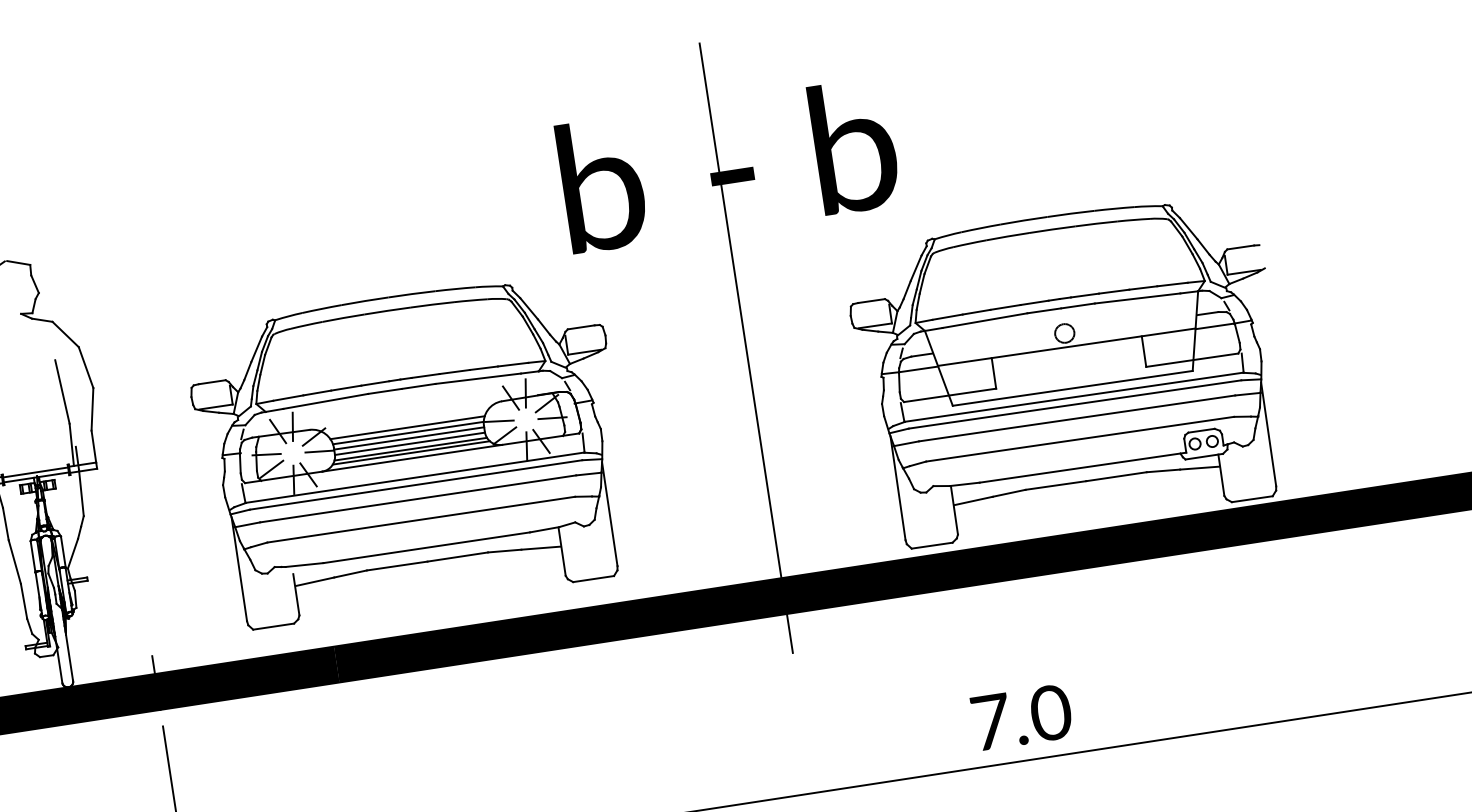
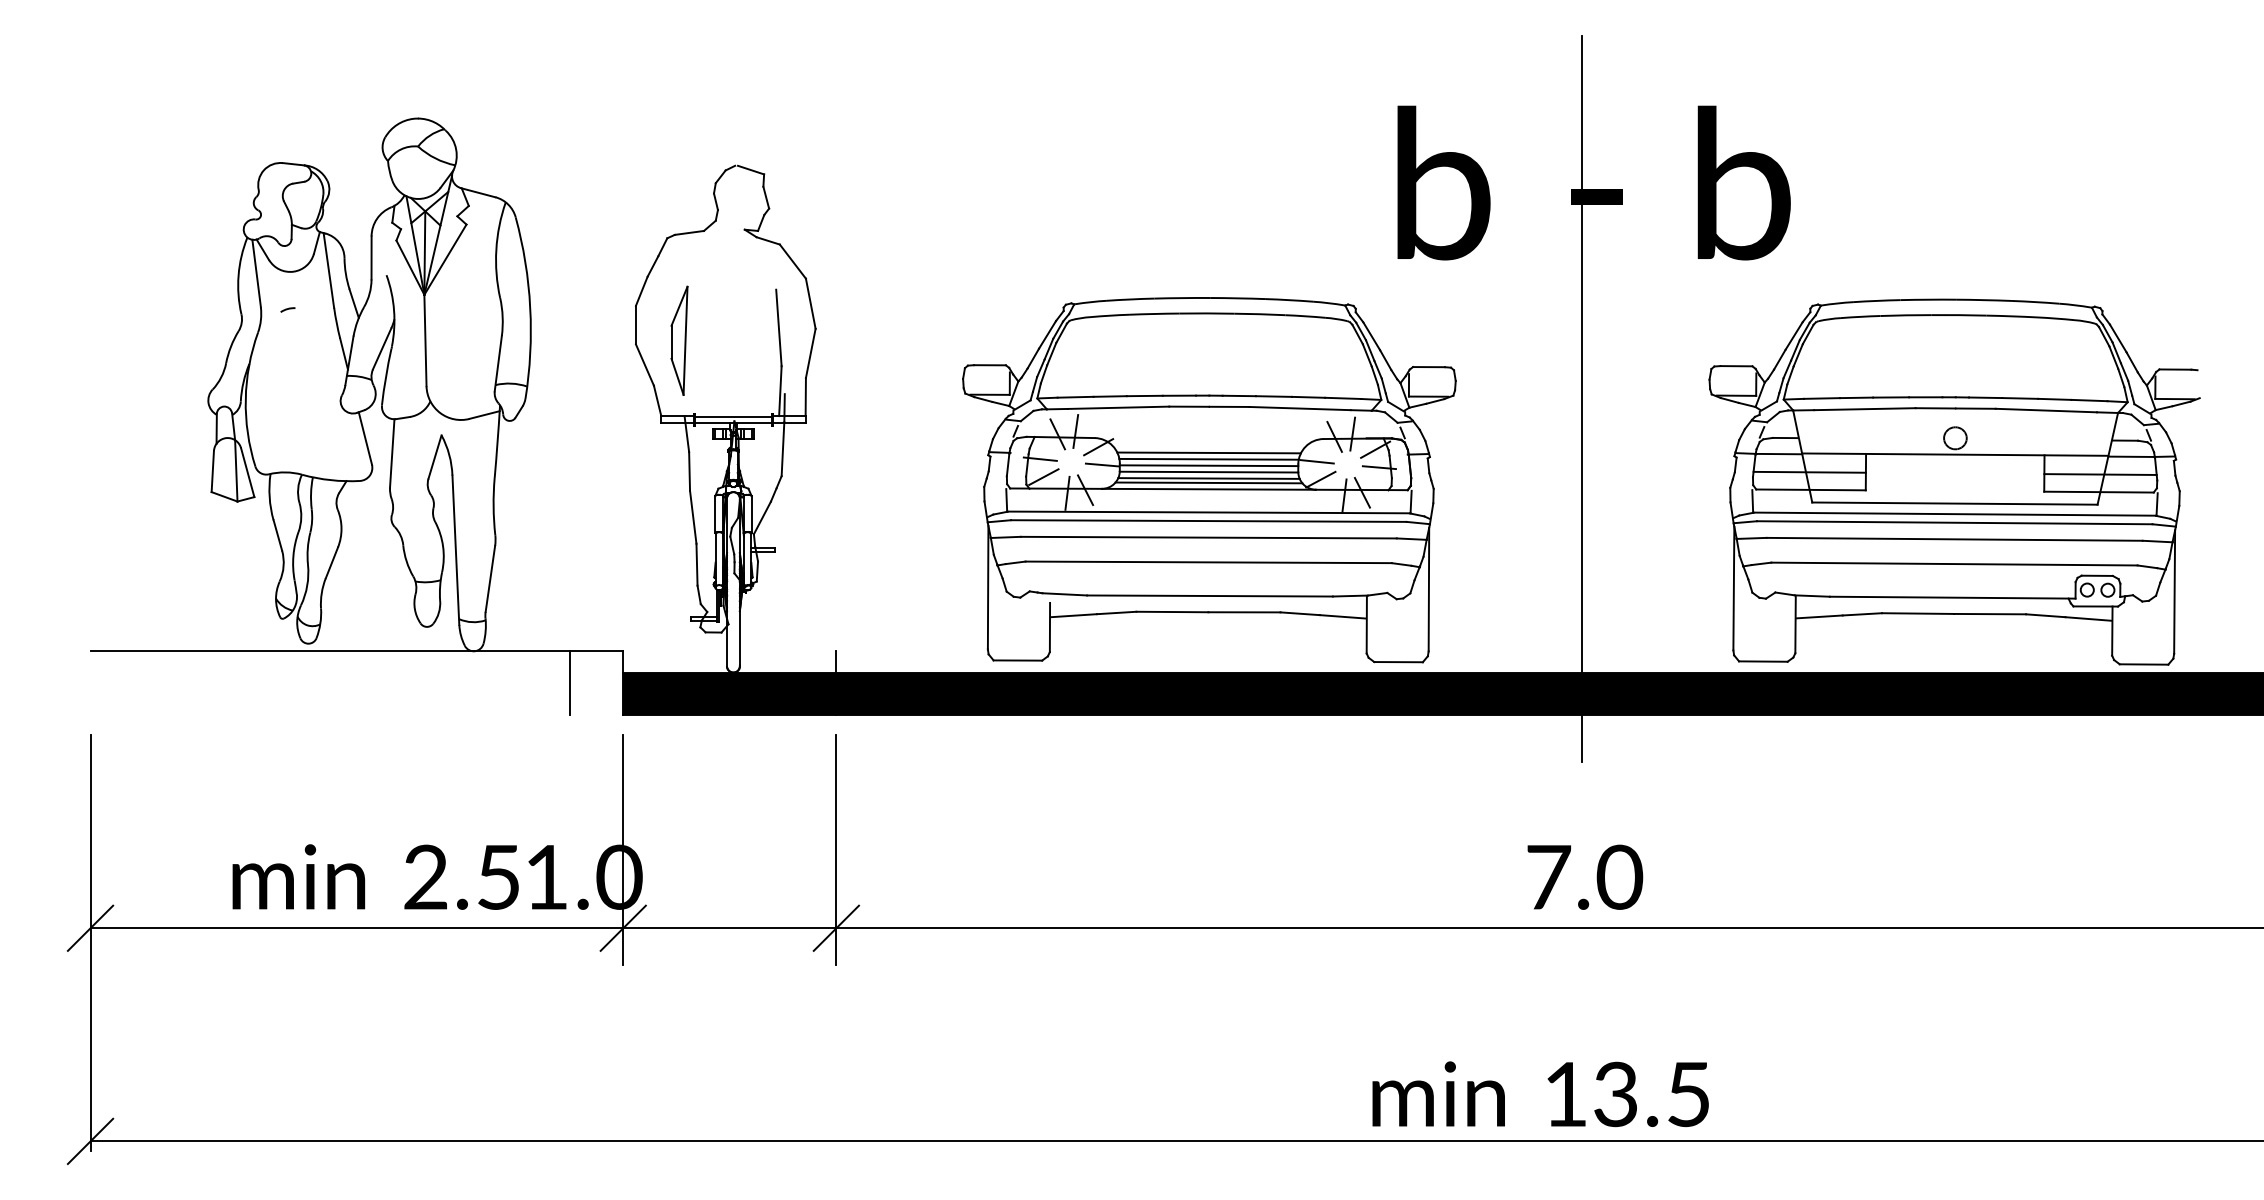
line: (1191, 345) -> (2100, 474), added
line: (946, 380) -> (1809, 471), added
part: (411, 450) -> (1209, 480), moved
text: (1022, 716) -> (1585, 876), moved

